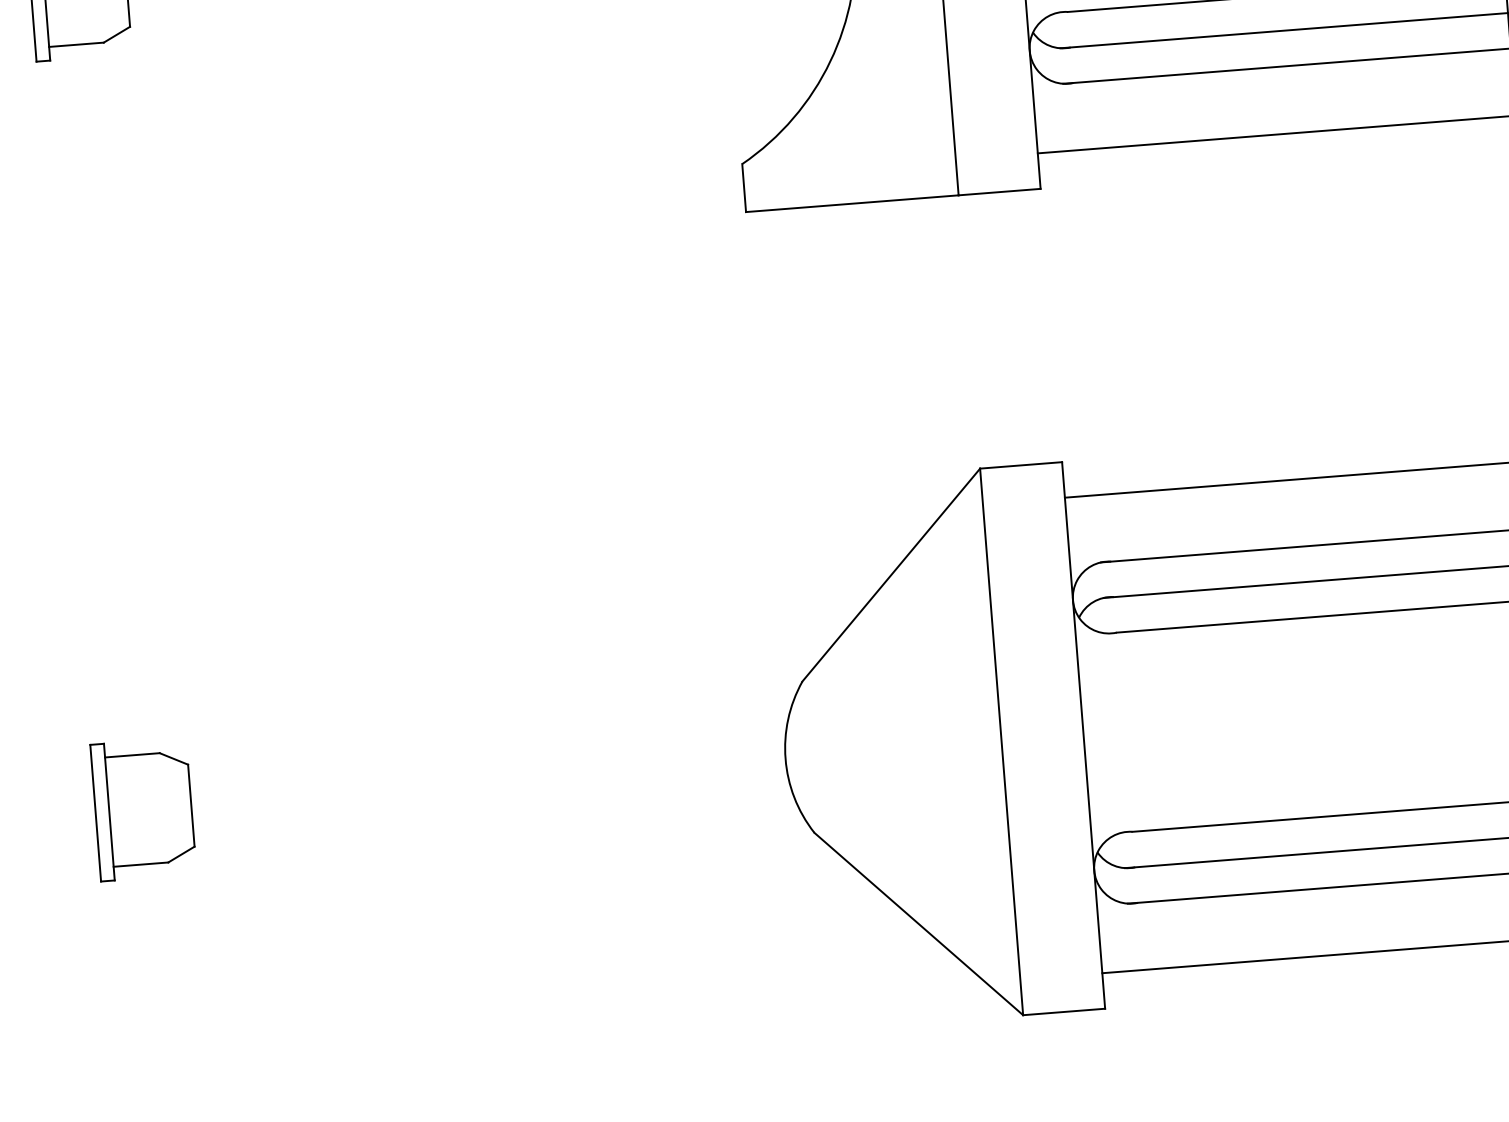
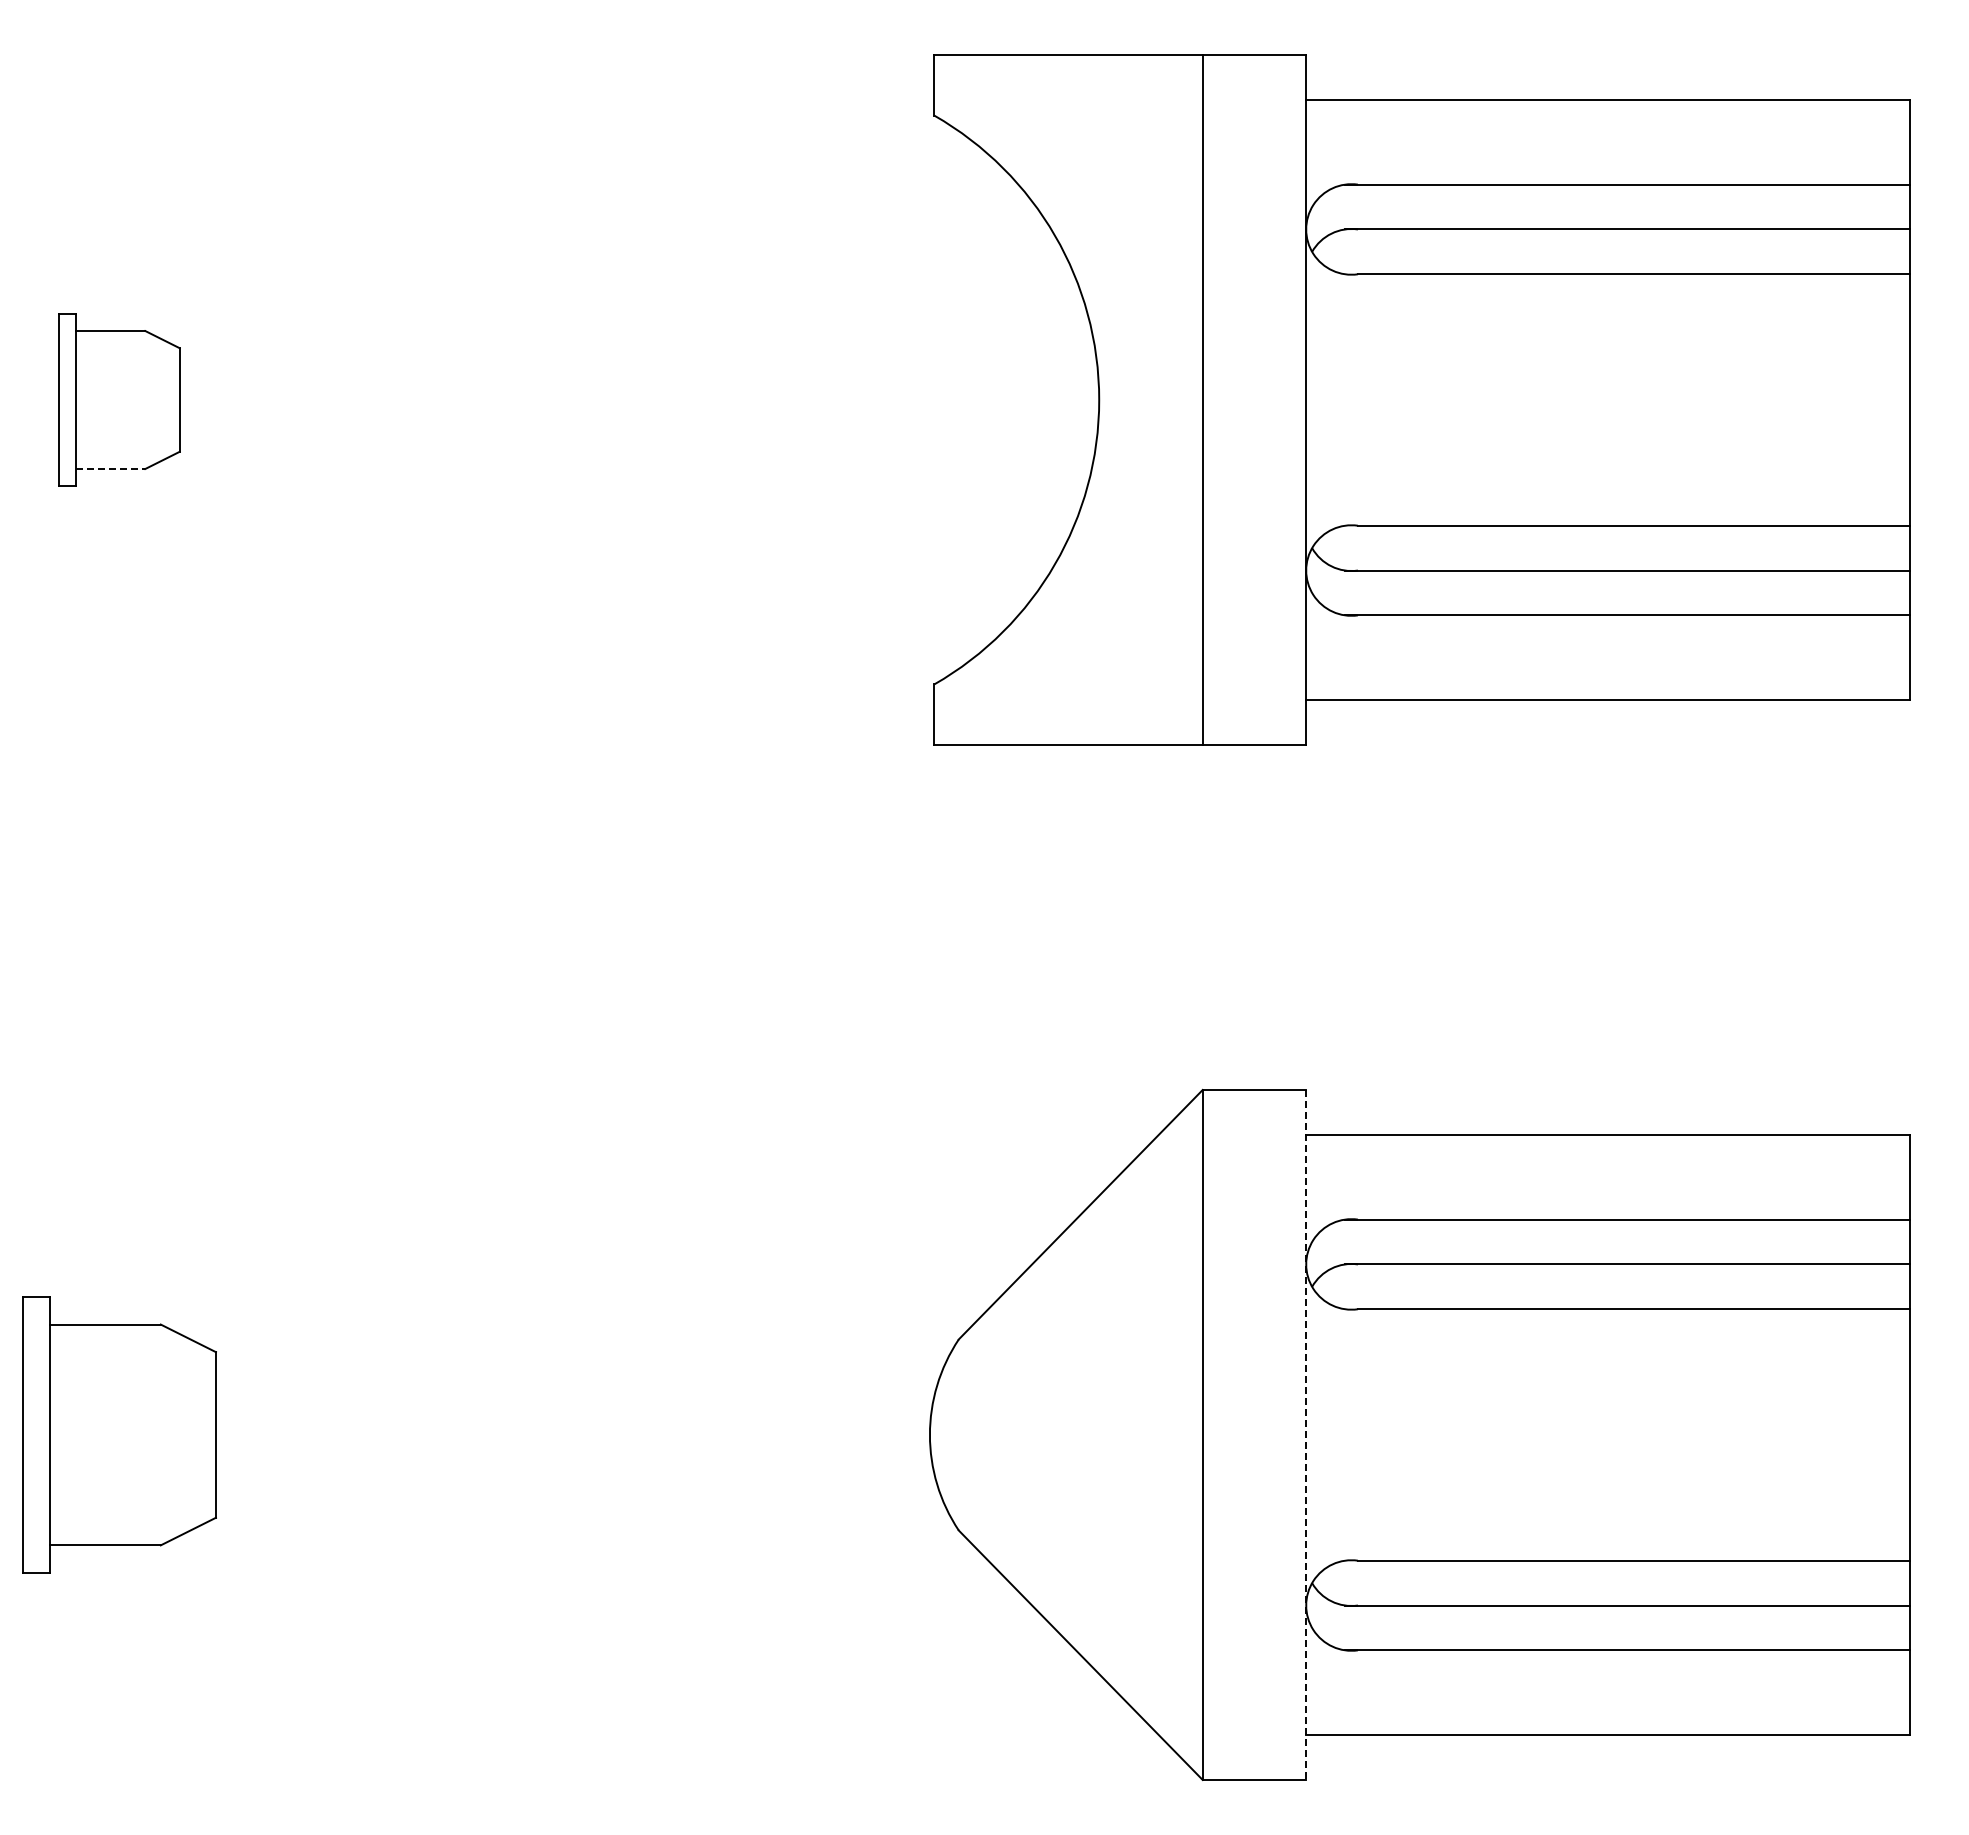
line: (77, 45) -> (111, 469), solid -> dashed
line: (1083, 735) -> (1306, 1434), solid -> dashed
part: (143, 809) -> (119, 1434), size x1.6

